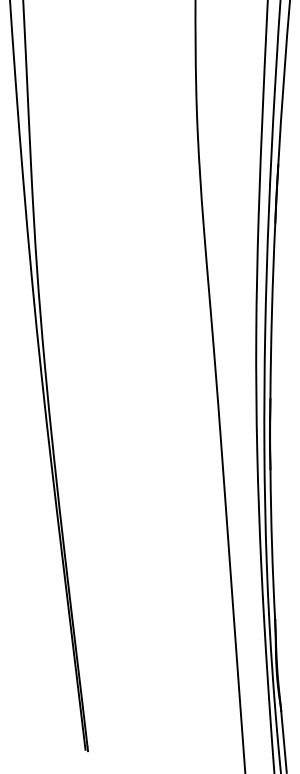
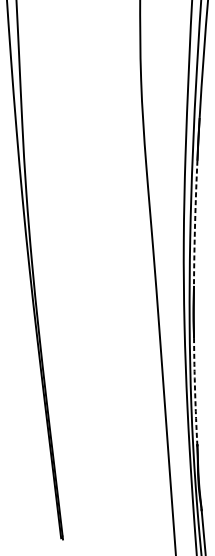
arc: (272, 310) -> (195, 223), solid -> dashed
arc: (272, 545) -> (195, 391), solid -> dashed

